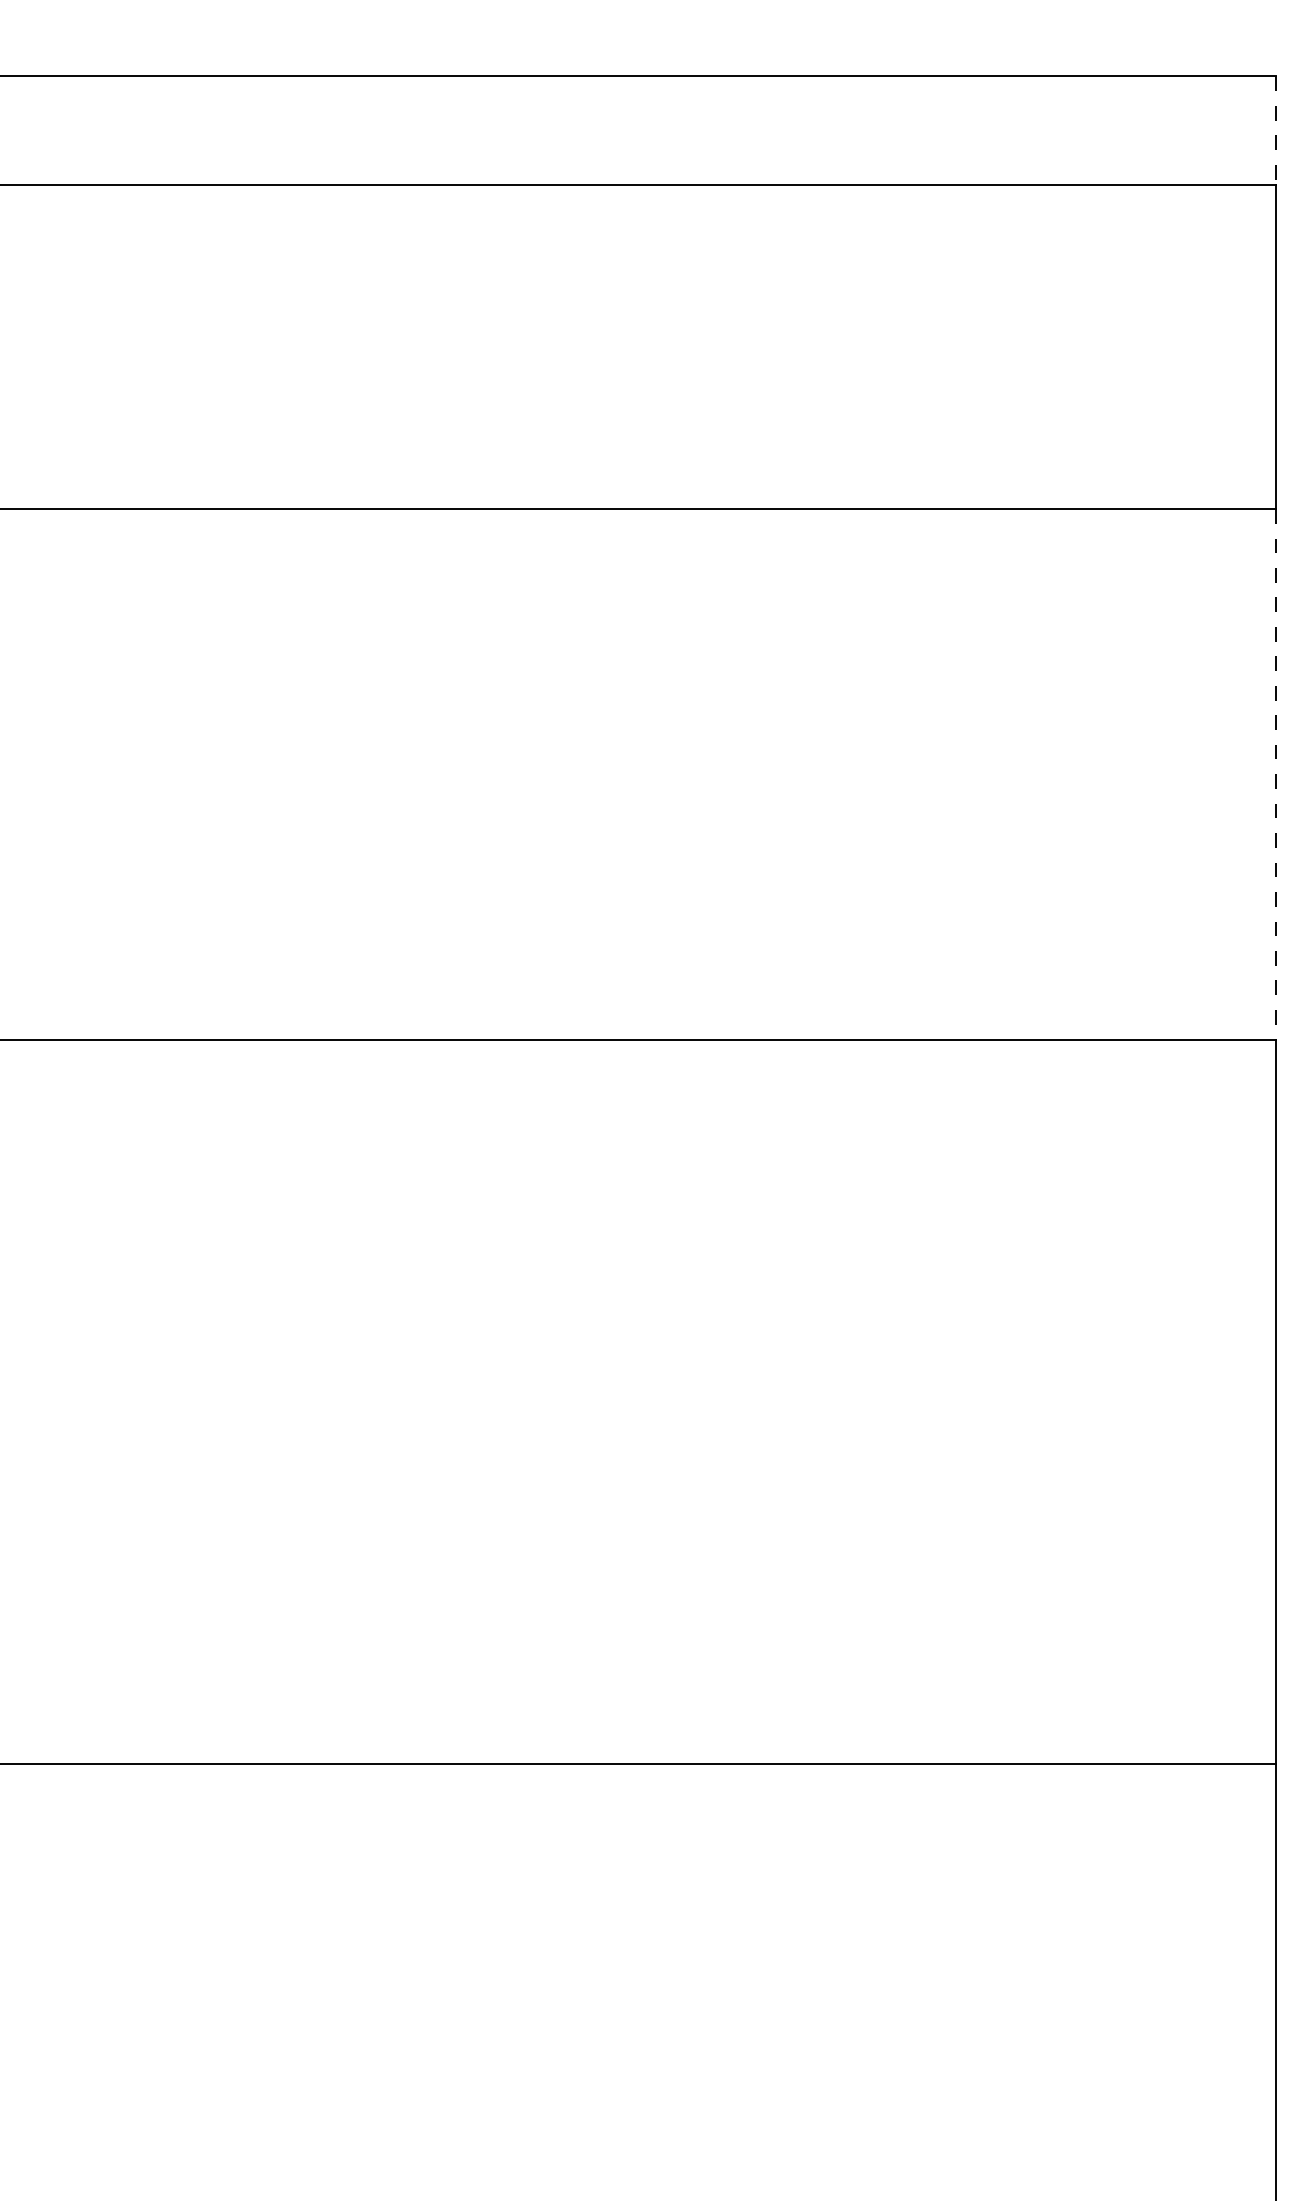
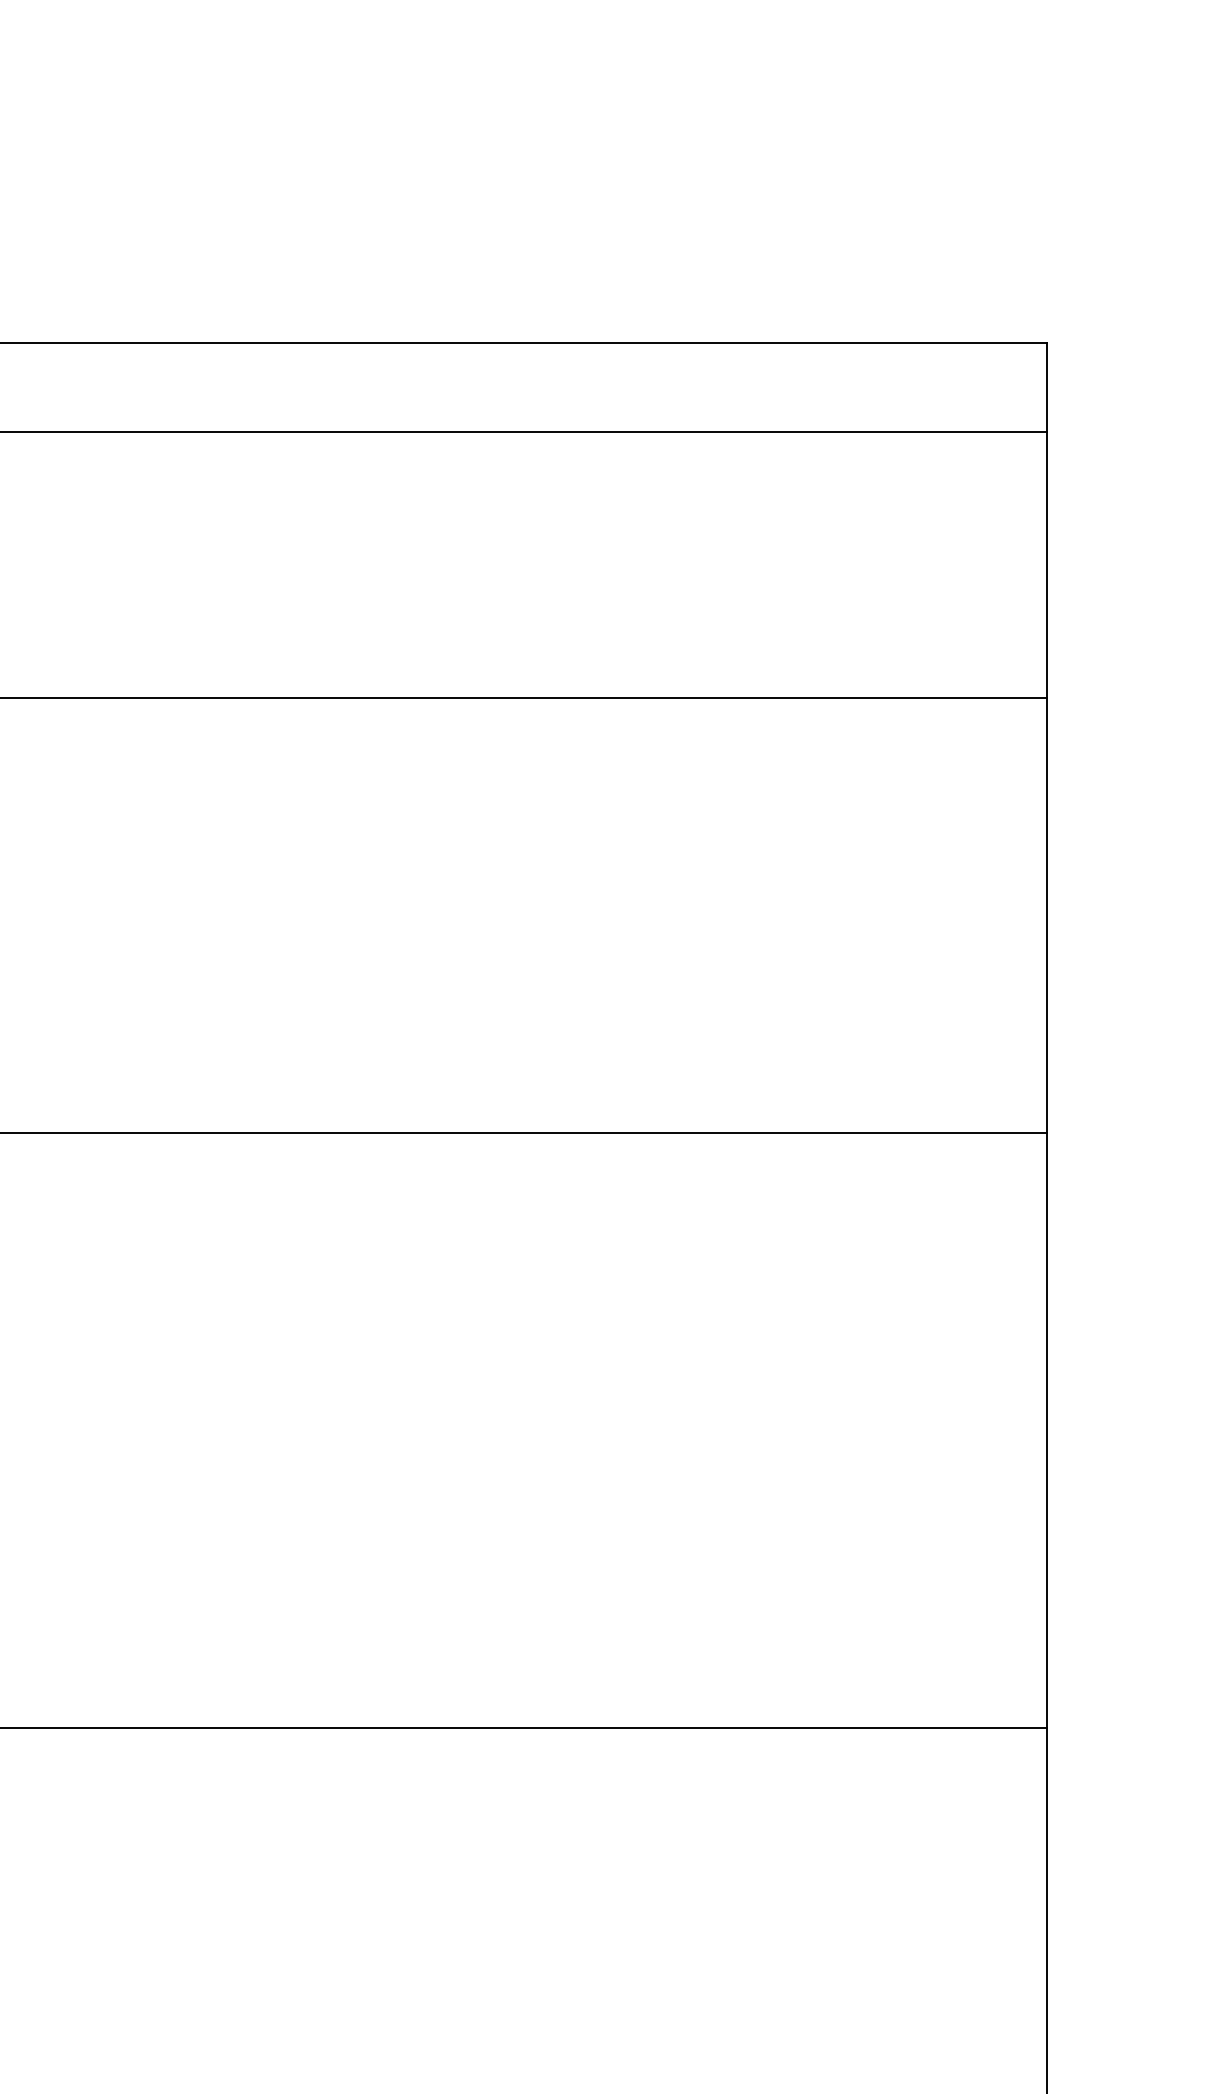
line: (1276, 130) -> (1047, 387), dashed -> solid
line: (1276, 774) -> (1047, 915), dashed -> solid

